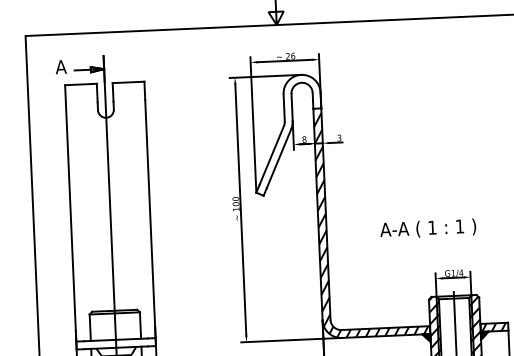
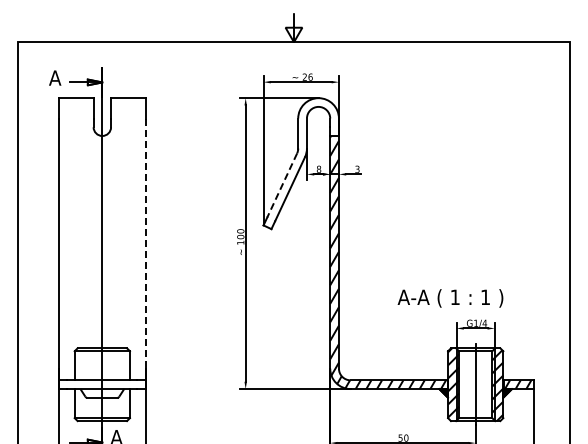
line: (271, 155) -> (281, 185), solid -> dashed
line: (149, 214) -> (145, 244), solid -> dashed
text: (428, 228) -> (450, 298), moved

